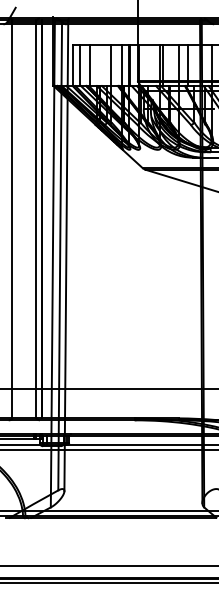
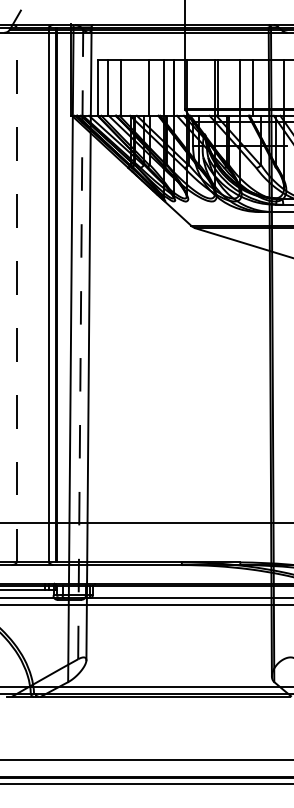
line: (12, 219) -> (16, 294), solid -> dashed
line: (60, 256) -> (80, 344), solid -> dashed

